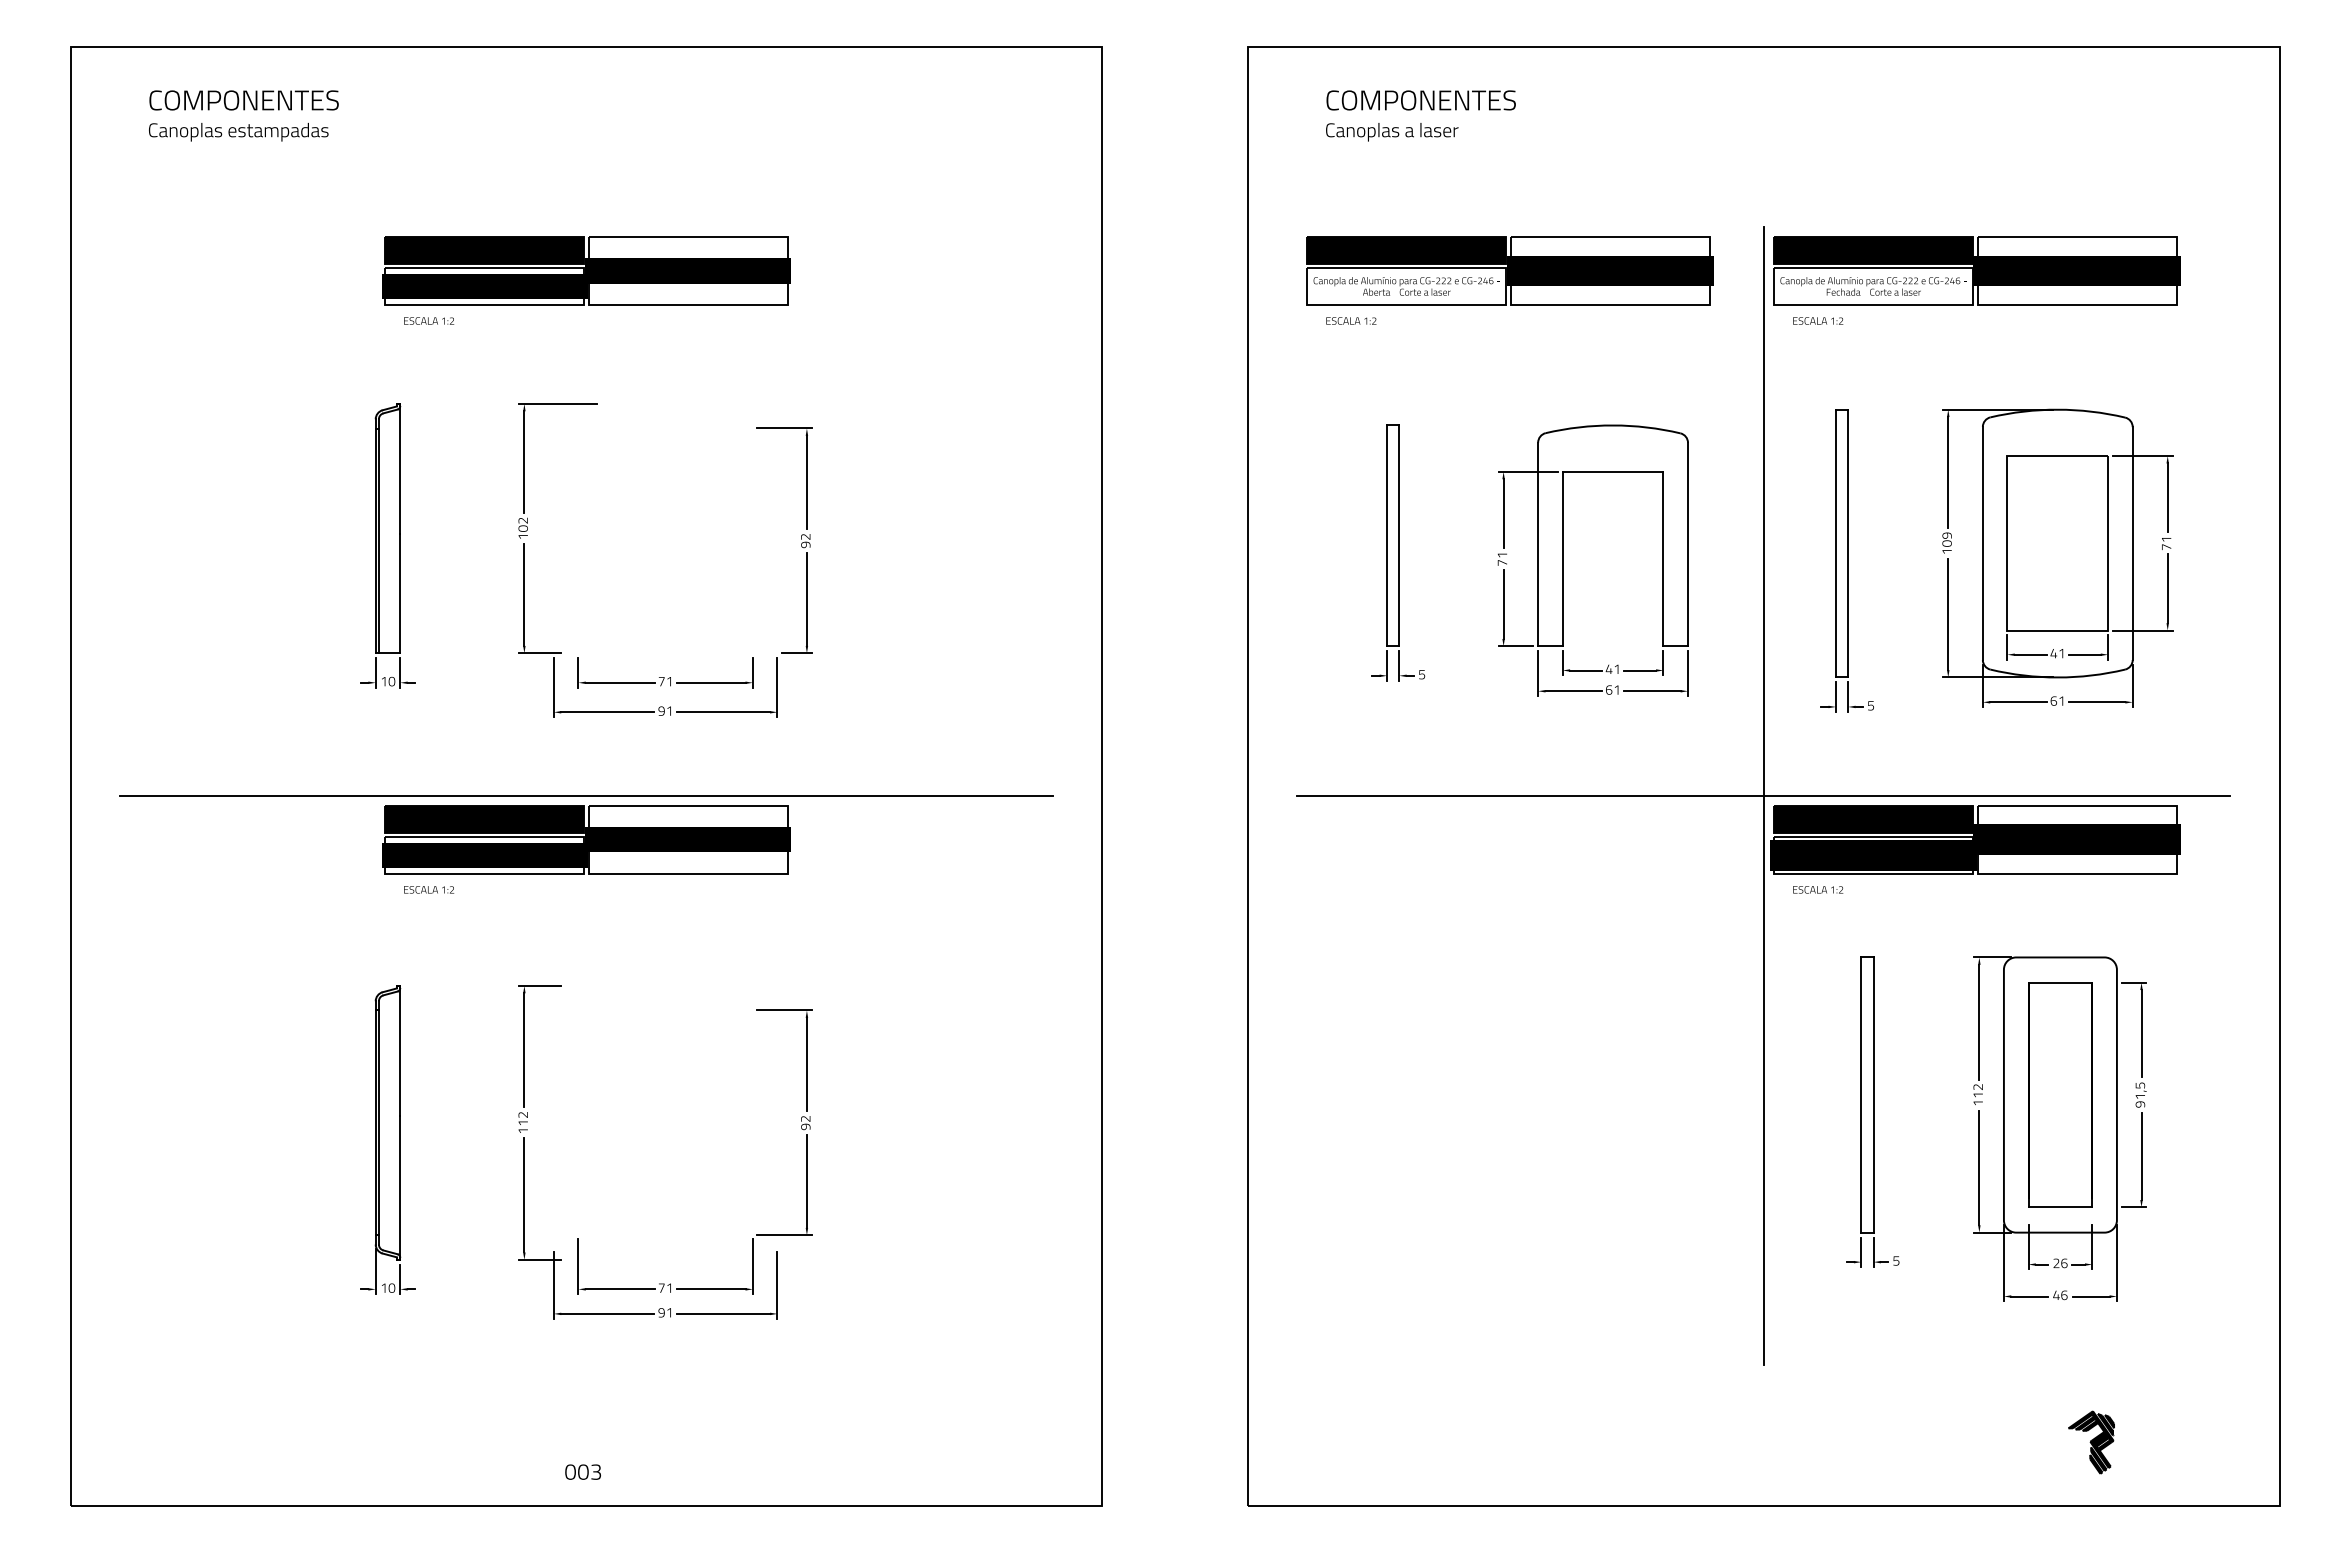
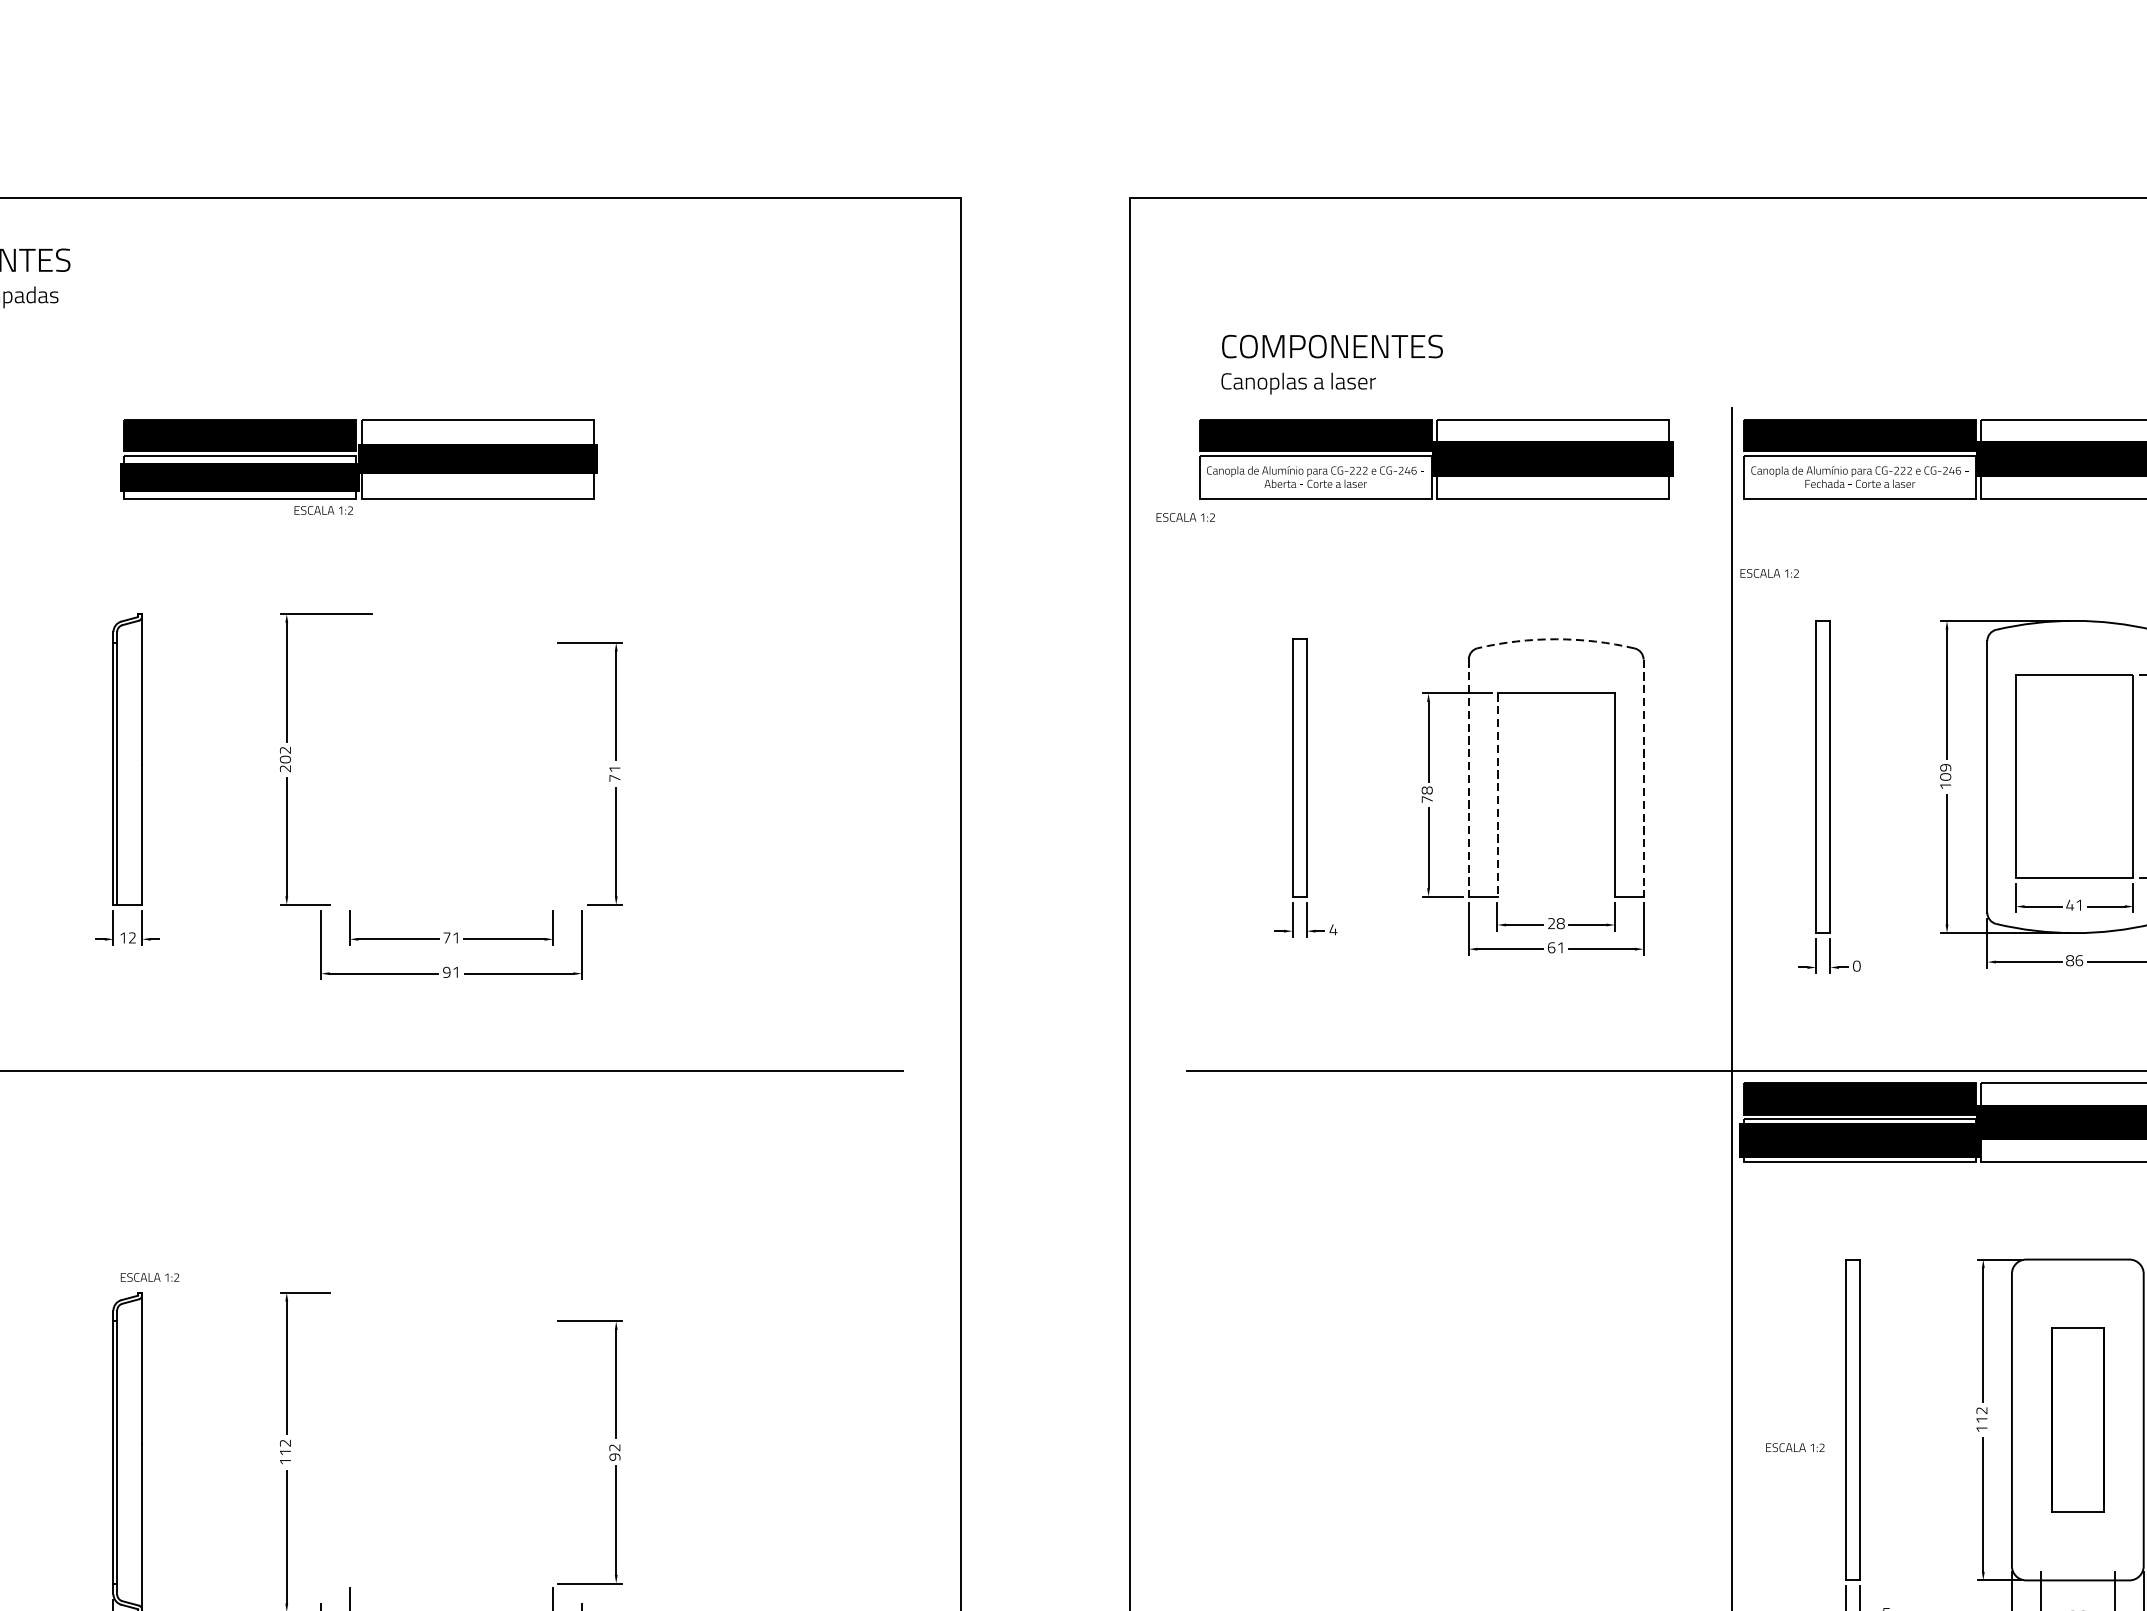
text: (1420, 115) -> (1331, 364), moved
text: (429, 320) -> (324, 509), moved
text: (1351, 320) -> (1185, 516), moved
text: (1818, 320) -> (1770, 572), moved
arc: (1613, 425) -> (1556, 639), solid -> dashed
text: (522, 536) -> (284, 768), 102 -> 202
text: (805, 541) -> (614, 774), 92 -> 71
line: (1538, 544) -> (1469, 778), solid -> dashed
line: (1688, 544) -> (1644, 778), solid -> dashed
text: (1502, 554) -> (1427, 789), 71 -> 78
line: (1562, 559) -> (1497, 795), solid -> dashed
text: (1612, 669) -> (1555, 923), 41 -> 28
text: (1421, 674) -> (1332, 929), 5 -> 4
text: (391, 681) -> (131, 937), 10 -> 12
text: (2057, 700) -> (2074, 959), 61 -> 86
text: (1870, 705) -> (1856, 965), 5 -> 0
part: (586, 839) -> (359, 1122), removed
text: (429, 889) -> (150, 1277), moved
text: (1818, 889) -> (1795, 1447), moved
part: (2060, 1094) -> (2077, 1419), size x0.7

